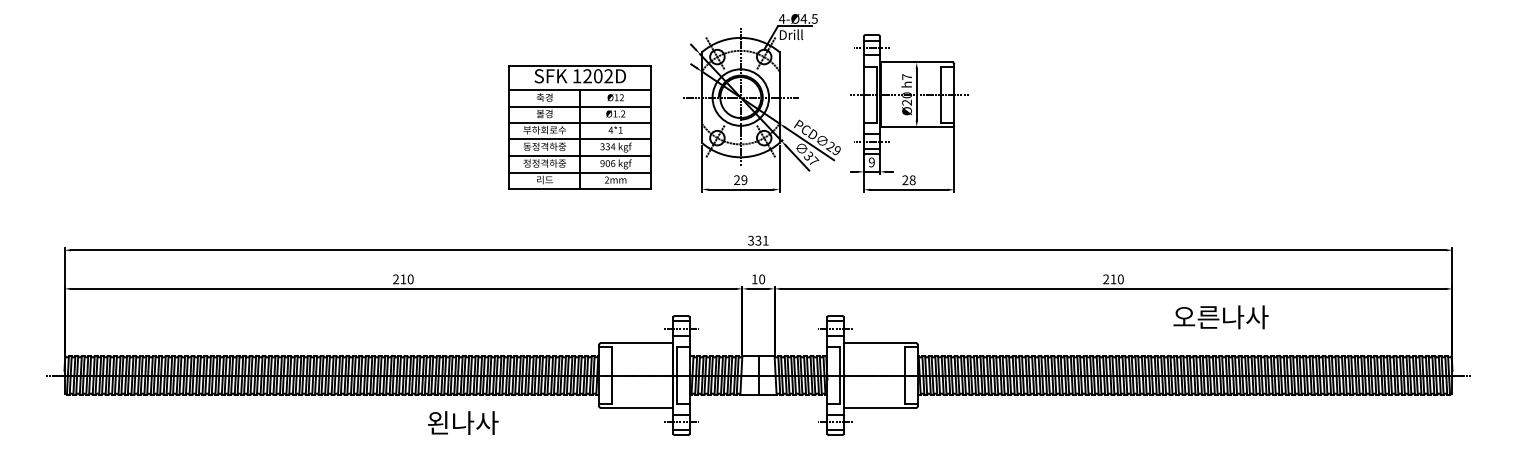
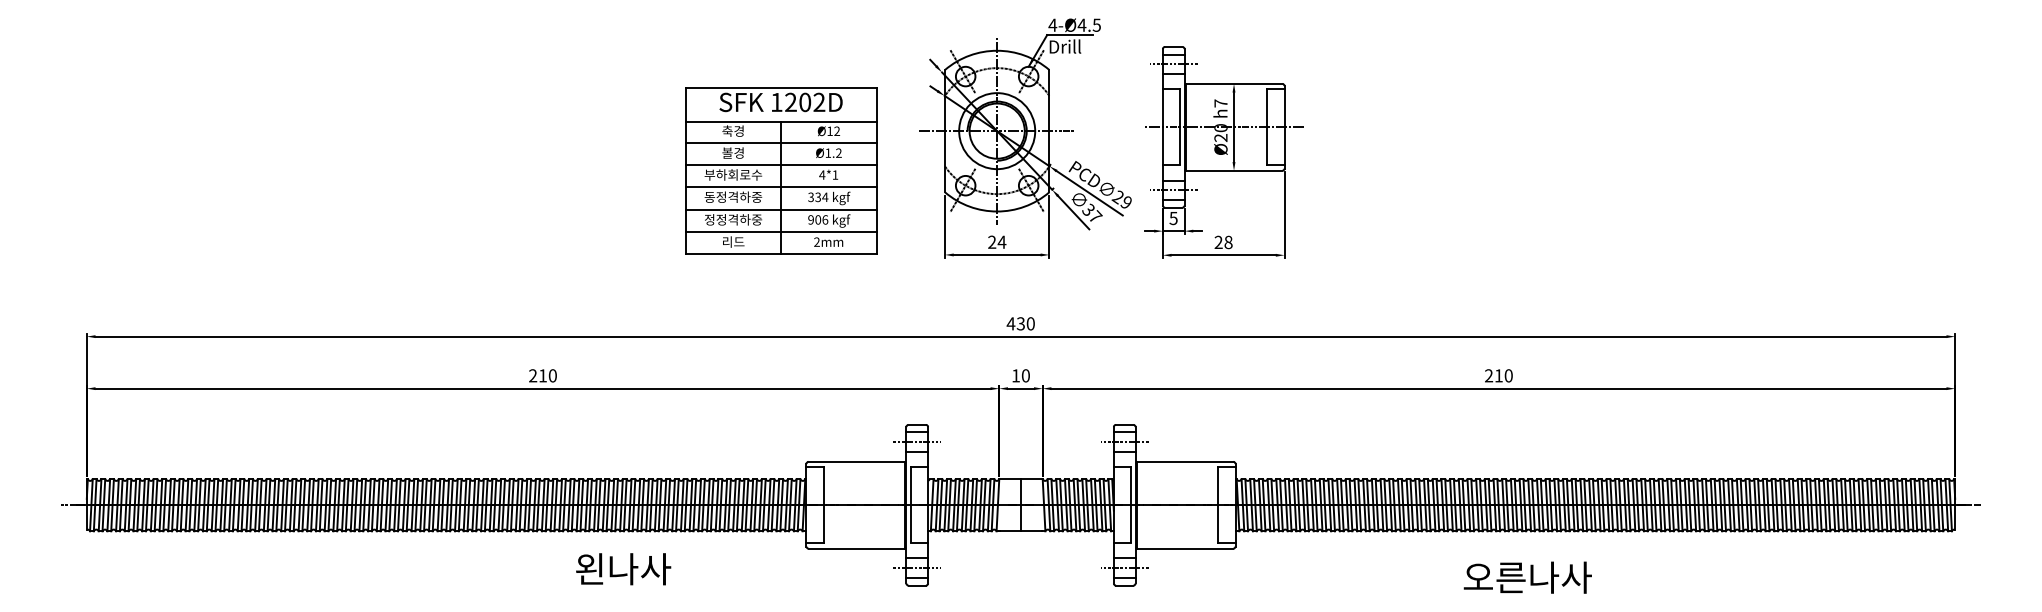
text: (871, 162) -> (1173, 218), 9 -> 5
text: (744, 180) -> (1002, 242), 29 -> 24
text: (757, 240) -> (1019, 323), 331 -> 430
text: (1220, 317) -> (1527, 577), moved

